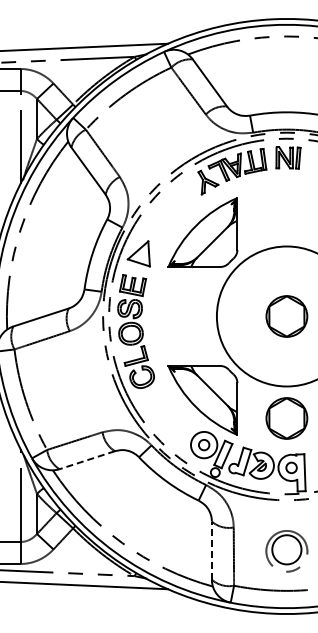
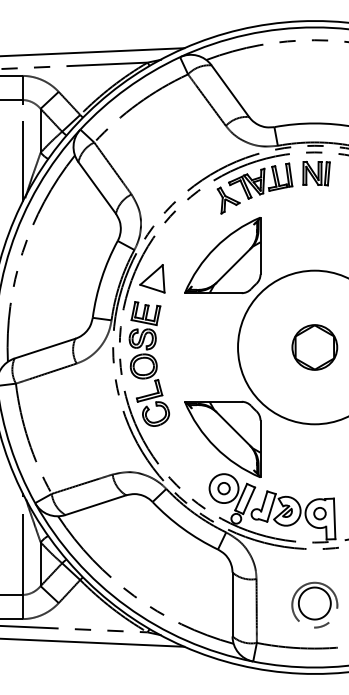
part: (286, 418) -> (314, 459), removed
line: (86, 460) -> (94, 505), dashed -> solid
line: (211, 550) -> (232, 604), dashed -> solid

